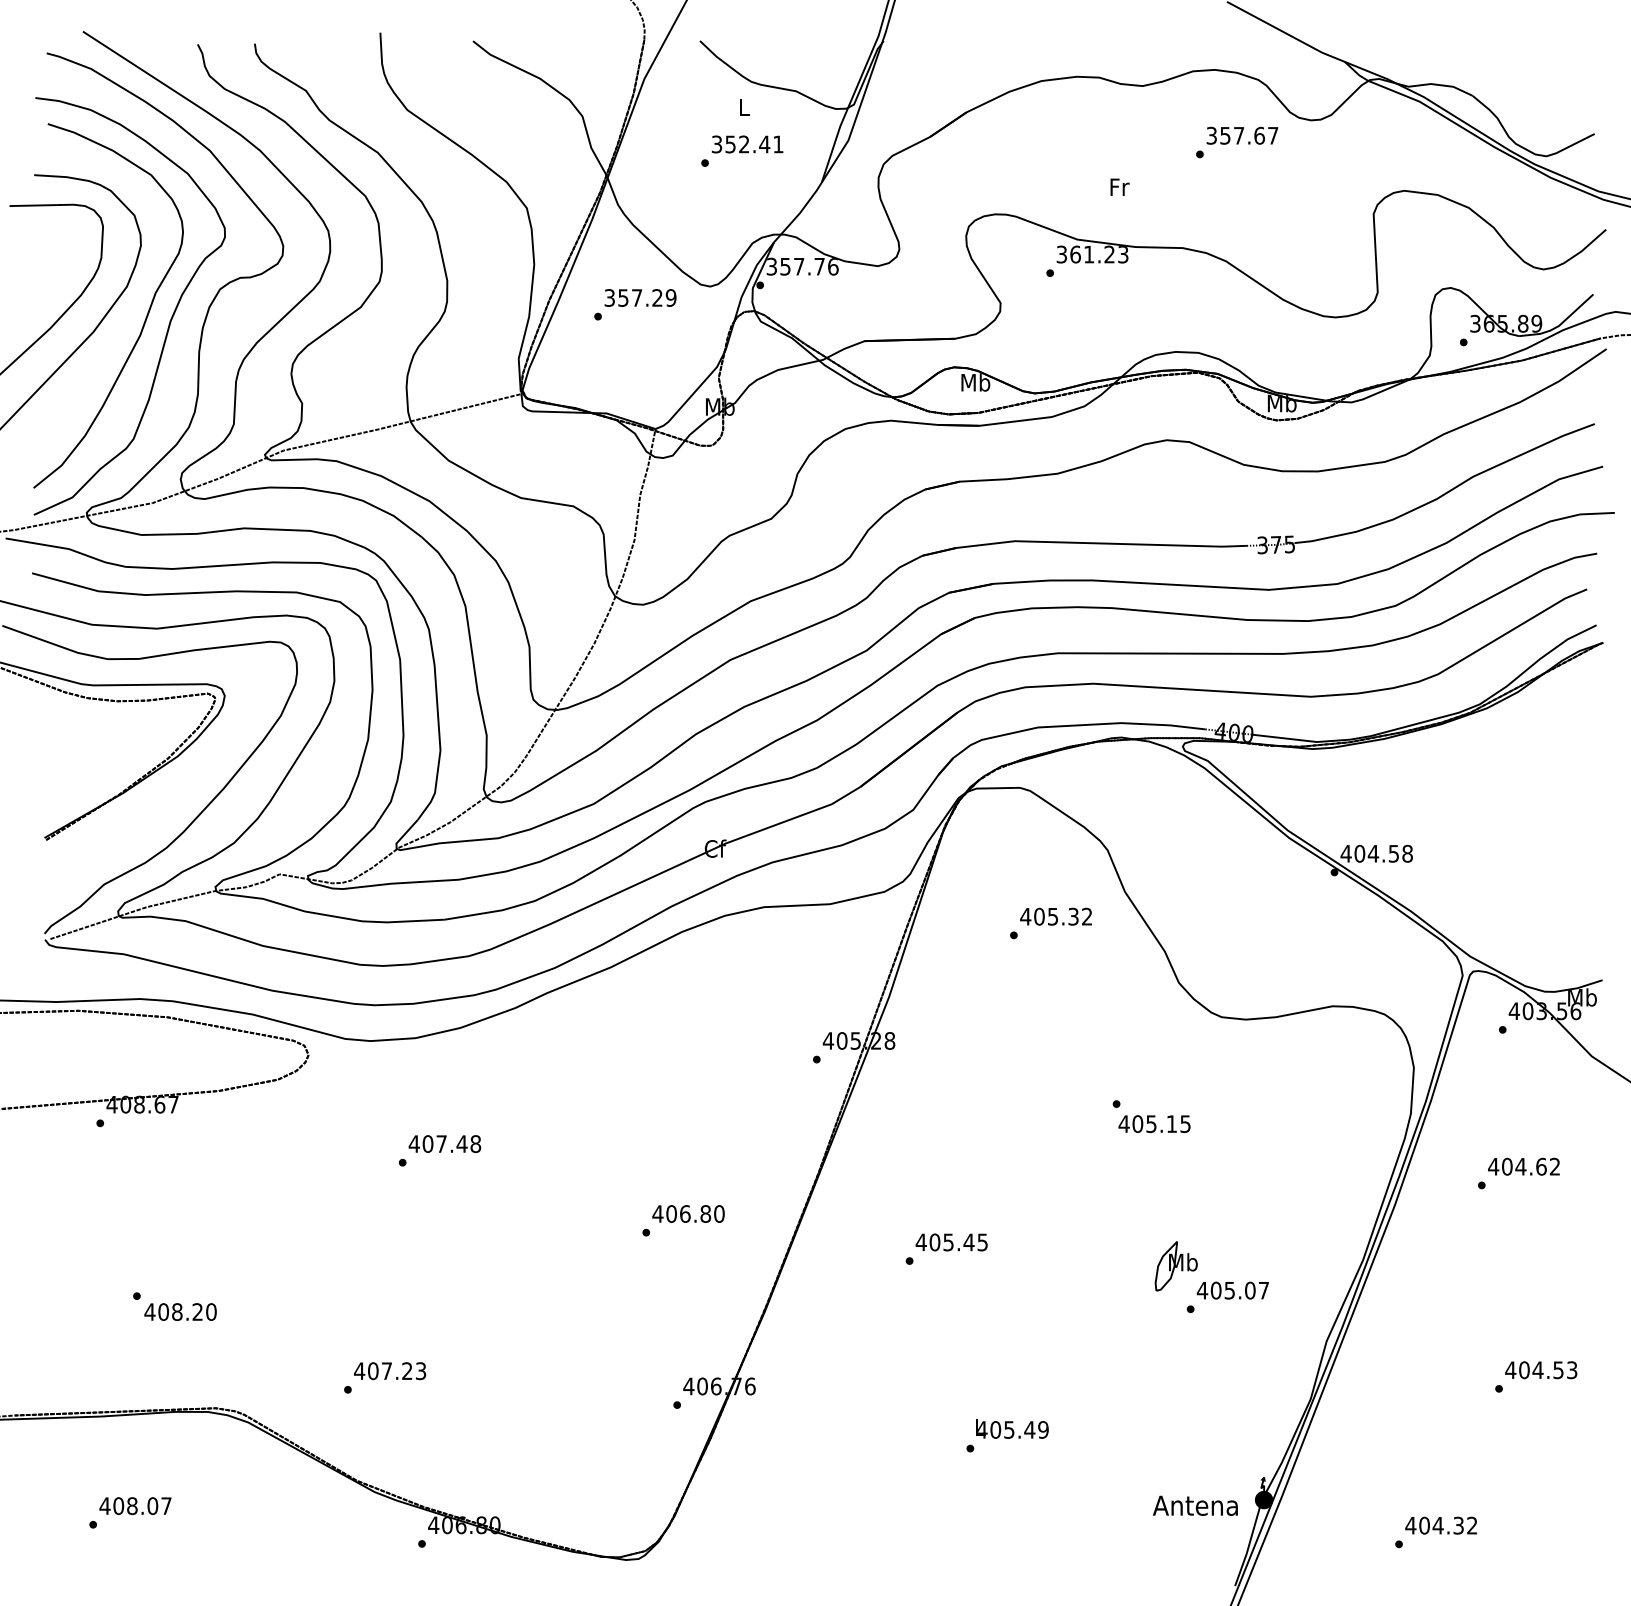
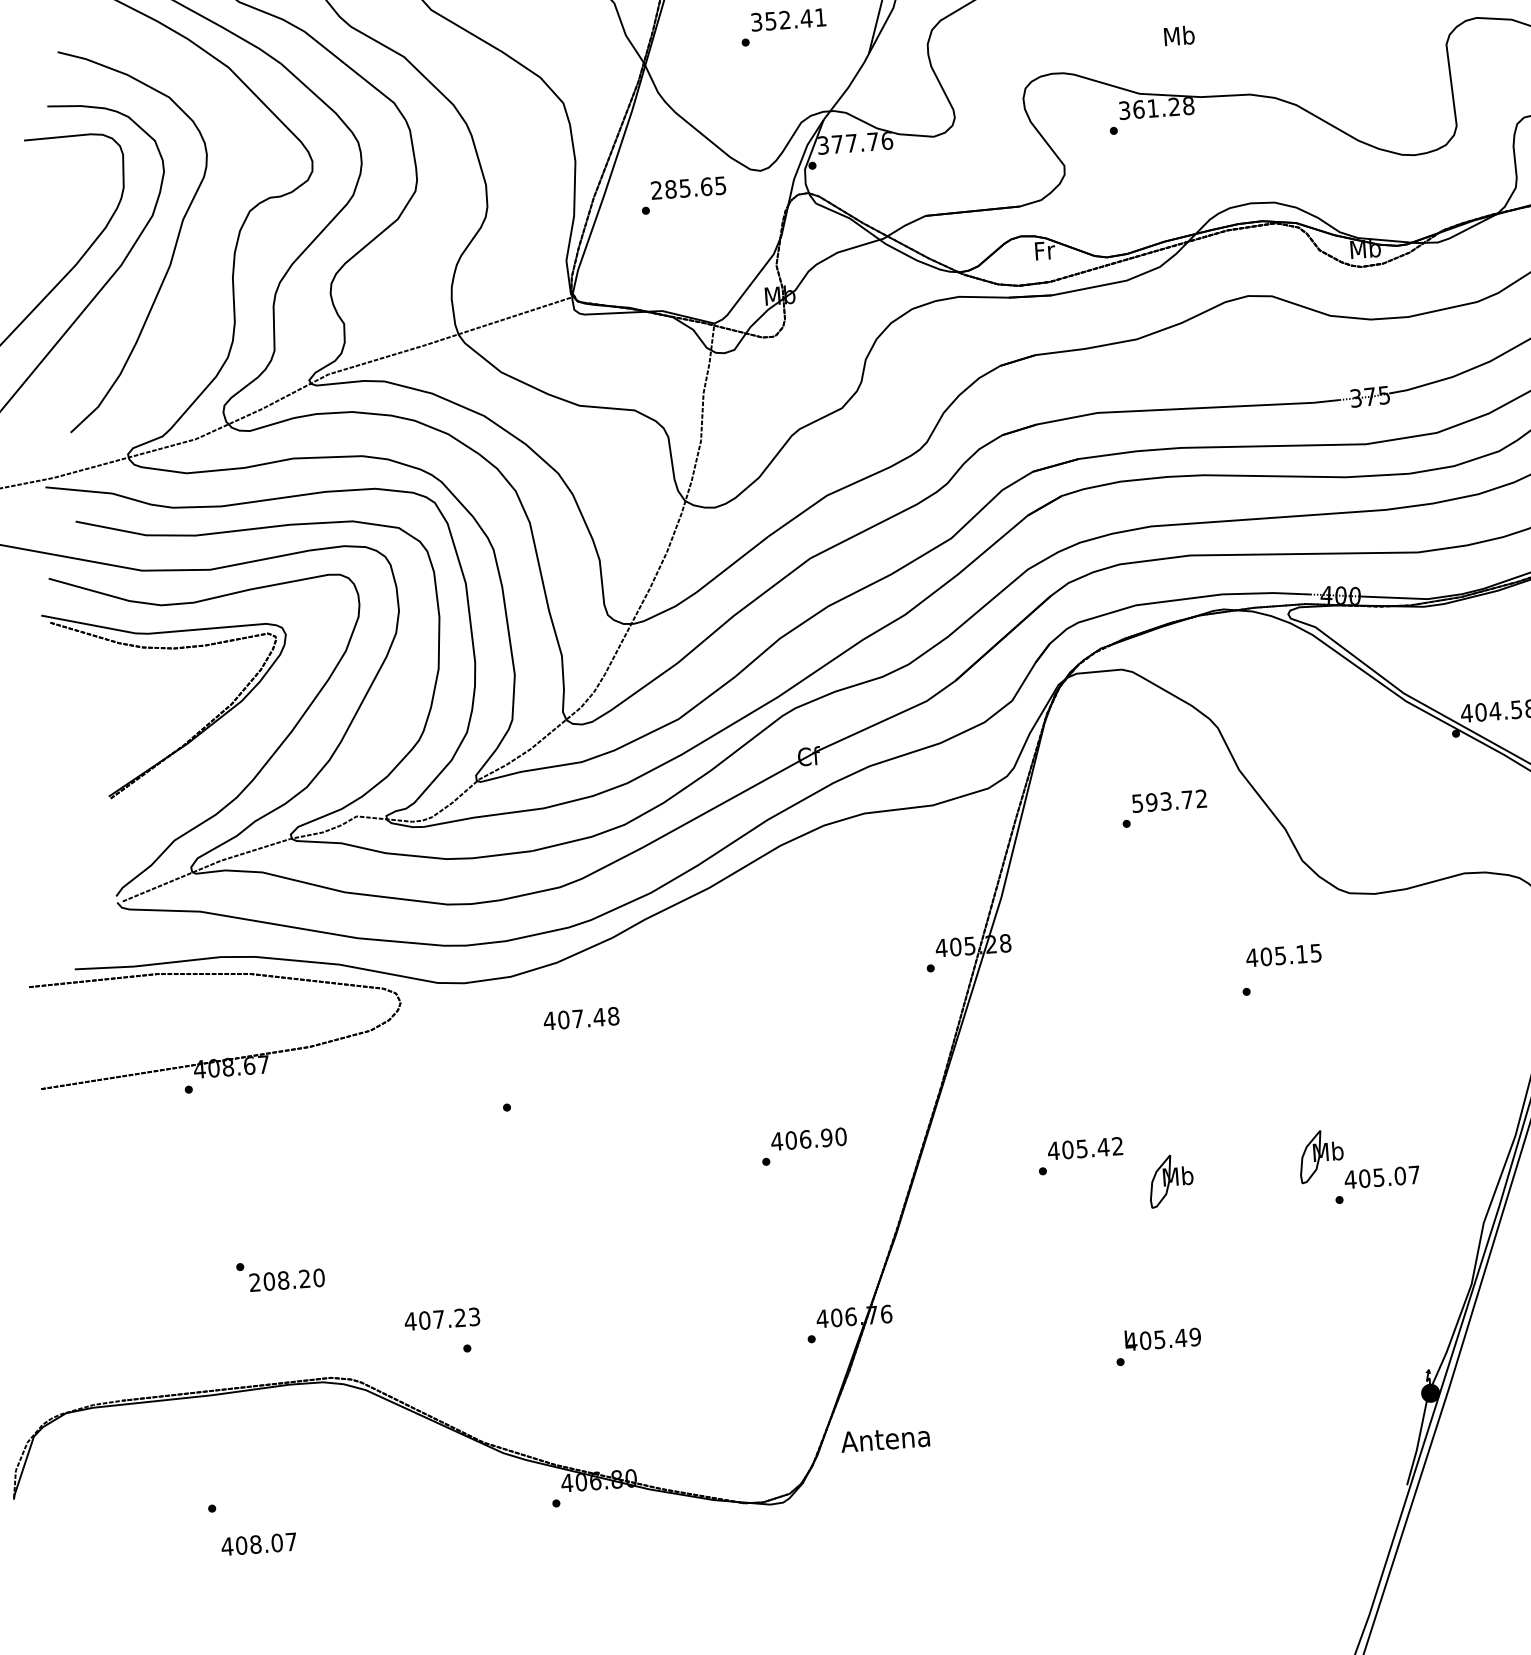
text: (1119, 186) -> (1179, 35), Fr -> Mb
text: (1123, 254) -> (1188, 105), 361.23 -> 361.28
text: (785, 266) -> (837, 144), 357.76 -> 377.76
text: (640, 297) -> (688, 187), 357.29 -> 285.65
curve: (170, 318) -> (200, 245), removed
text: (975, 382) -> (1044, 250), Mb -> Fr
text: (1049, 916) -> (1162, 801), 405.32 -> 593.72
text: (1154, 1124) -> (1283, 956), moved
text: (444, 1143) -> (580, 1018), moved
text: (705, 1213) -> (826, 1137), 406.80 -> 406.90
text: (982, 1242) -> (1117, 1146), 405.45 -> 405.42
part: (1030, 1279) -> (1170, 1181), added
text: (149, 1311) -> (254, 1282), 408.20 -> 208.20
text: (390, 1371) -> (442, 1319), moved
text: (1195, 1505) -> (885, 1439), moved
text: (135, 1506) -> (259, 1544), moved

